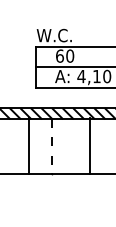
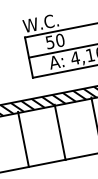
text: (59, 55) -> (49, 41), 60 -> 50
line: (29, 146) -> (24, 139), moved
line: (52, 146) -> (60, 132), dashed -> solid

